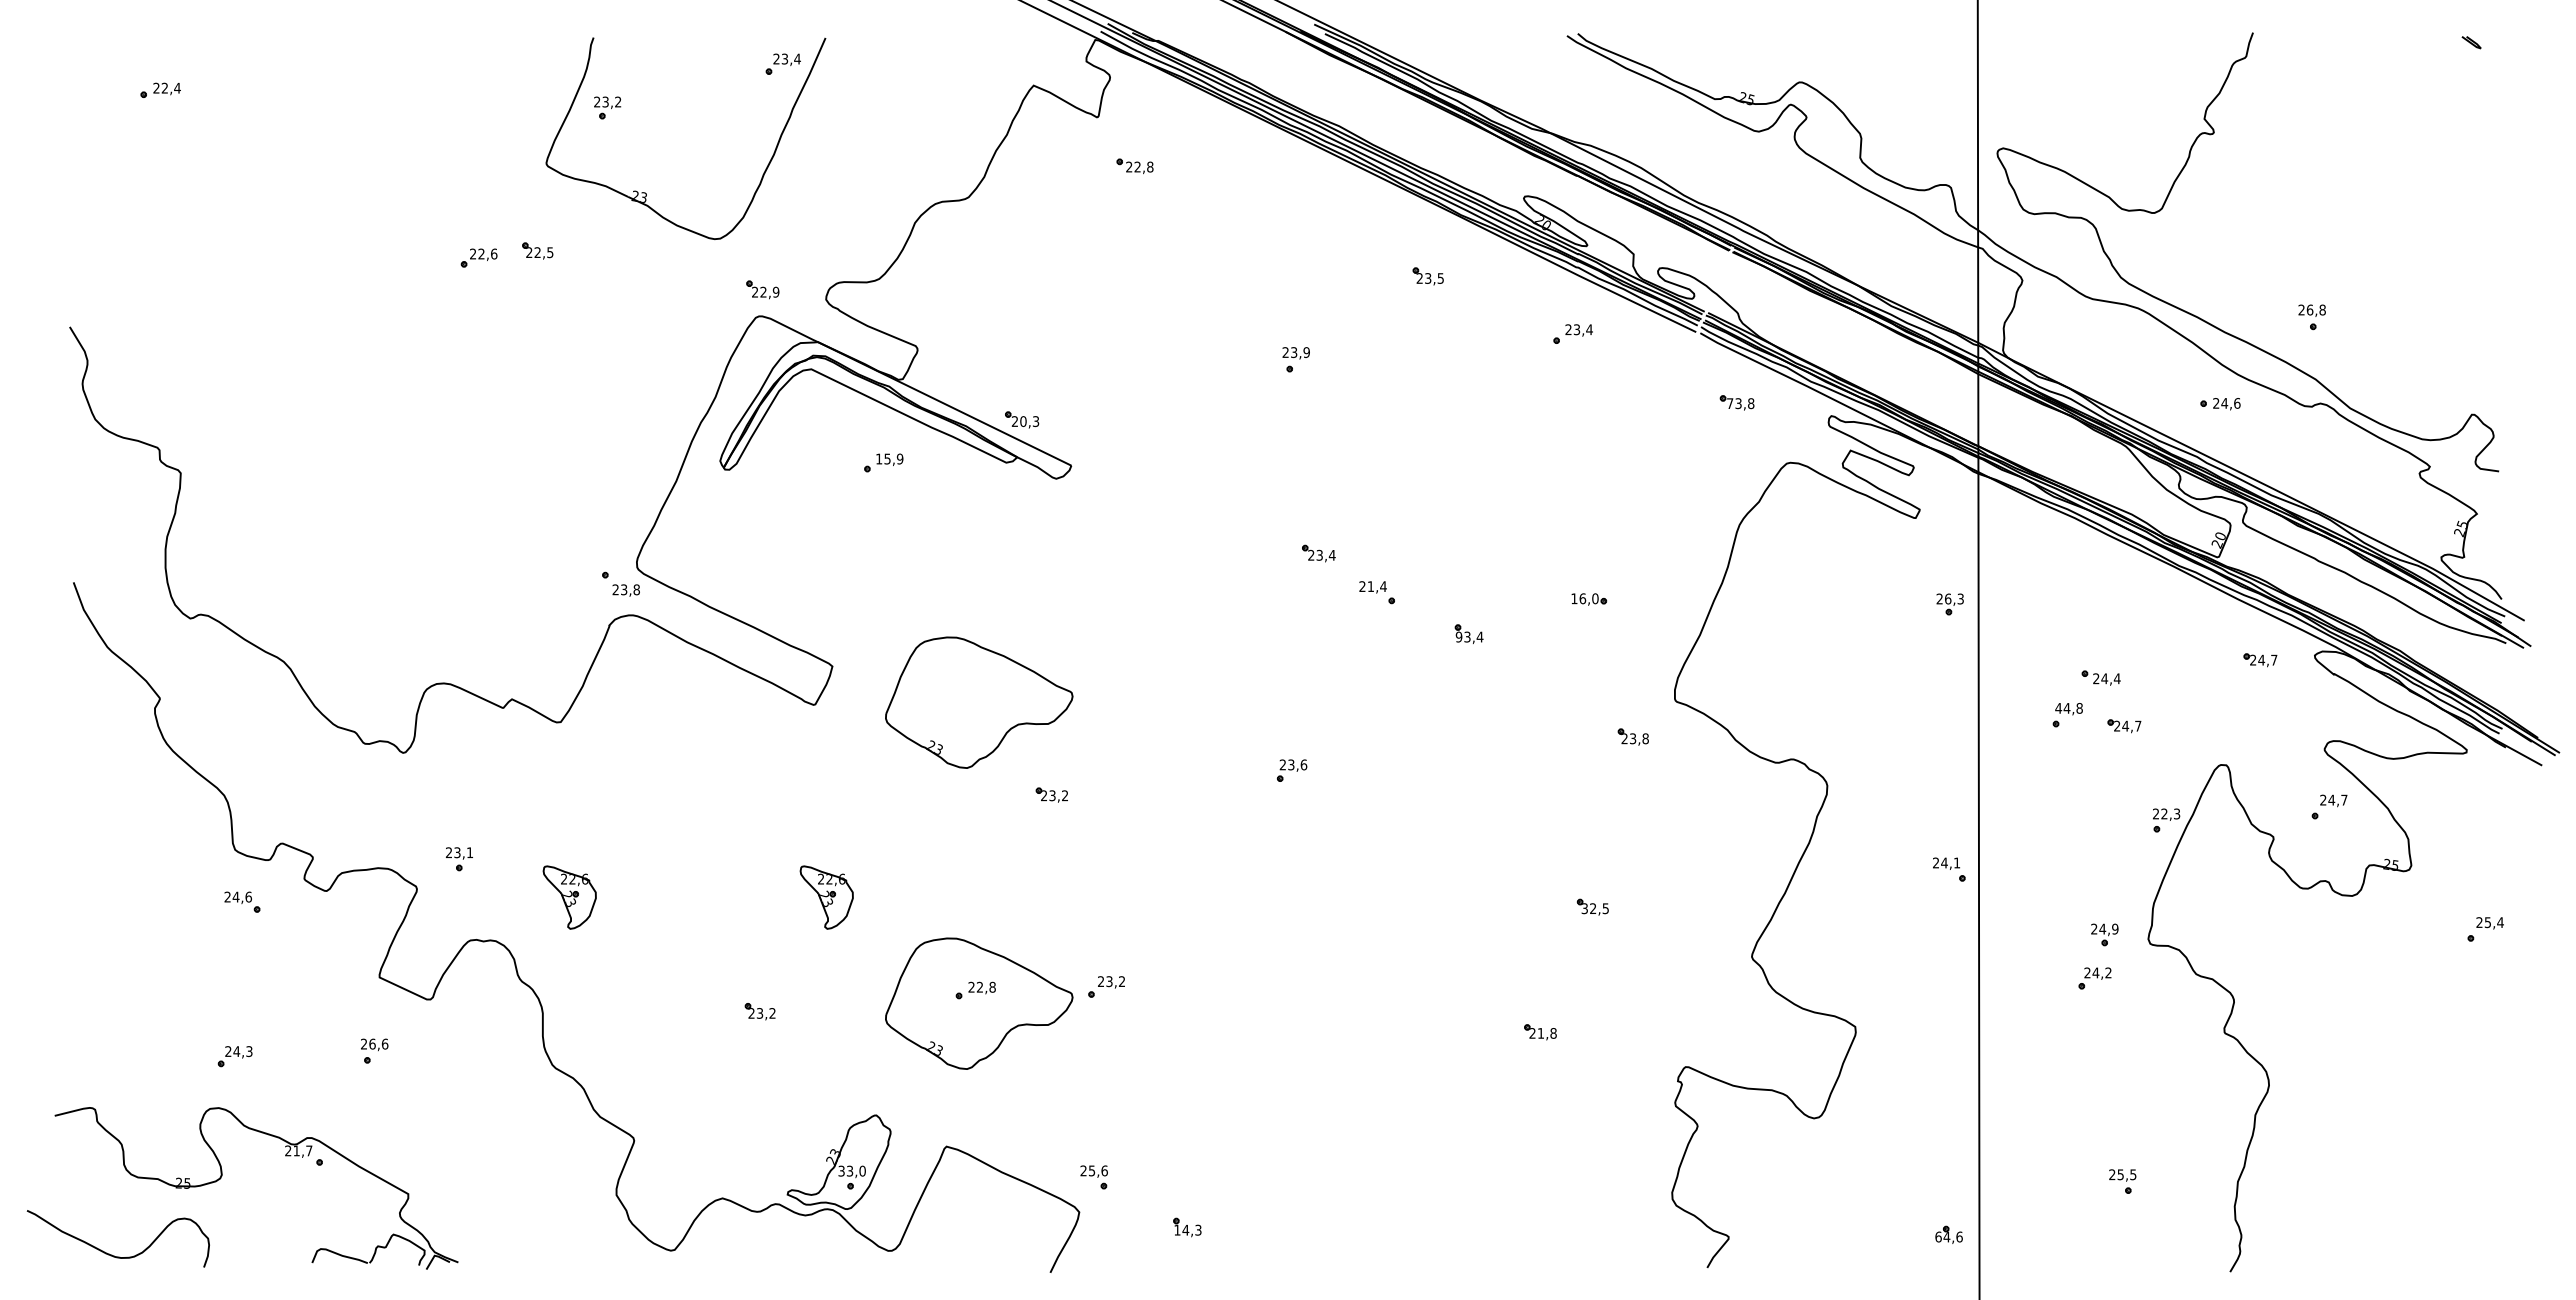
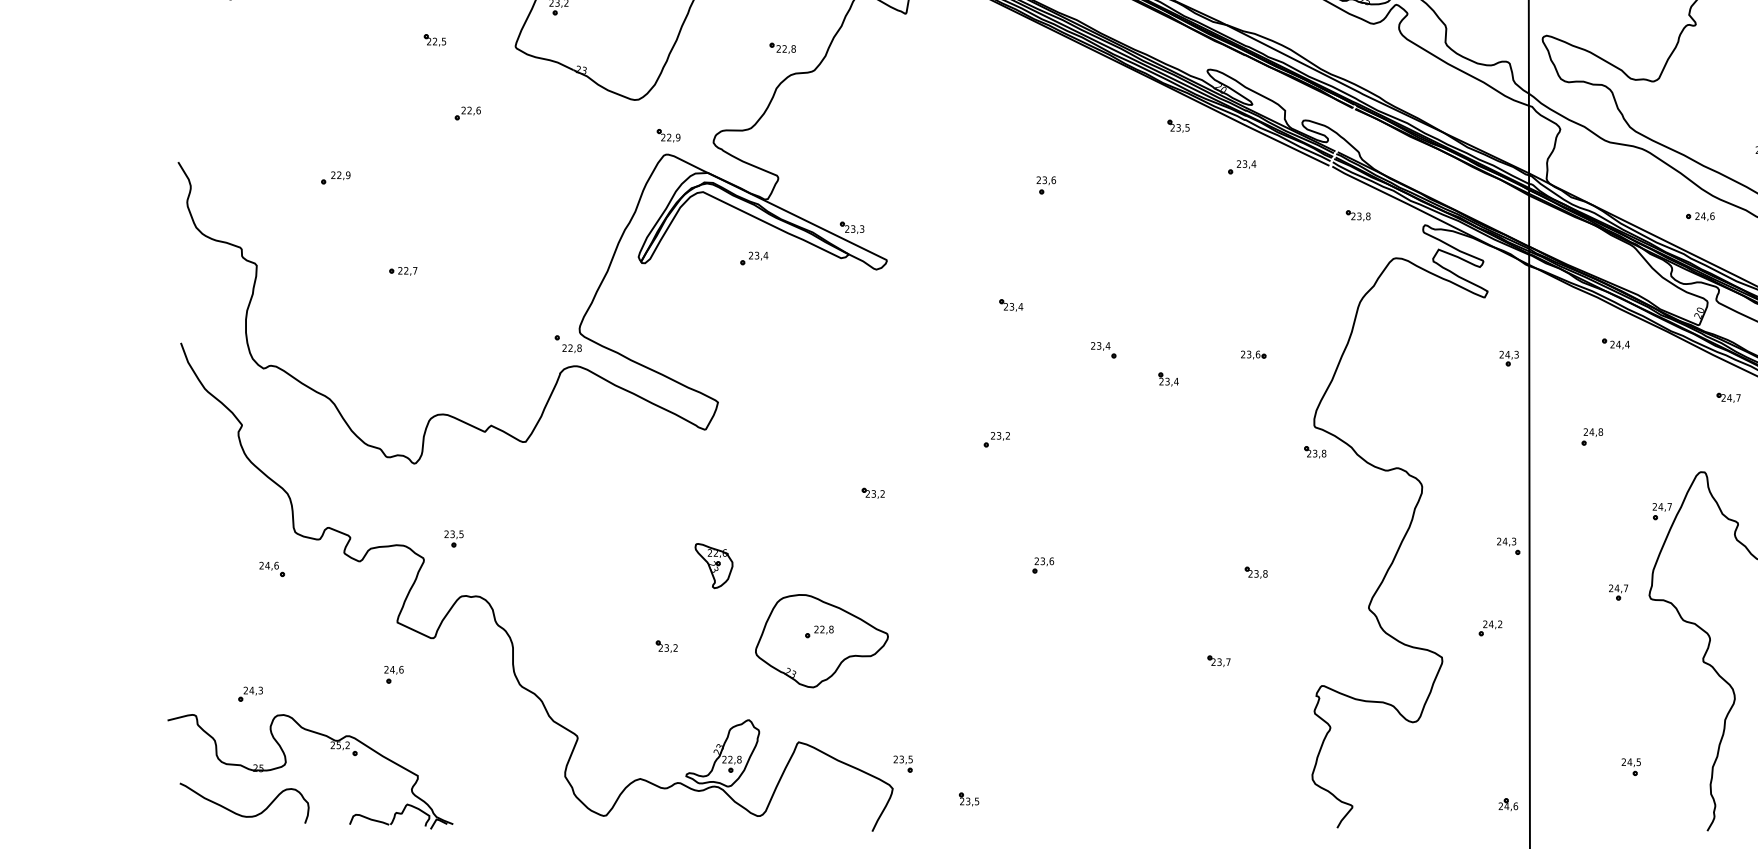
part: (1134, 166) -> (782, 48), moved
part: (537, 250) -> (434, 40), moved
part: (1427, 276) -> (1178, 126), moved
part: (292, 349) -> (335, 178), added
text: (1306, 352) -> (1053, 180), 23,9 -> 23,6
text: (1730, 403) -> (1353, 216), 73,8 -> 23,8
text: (1023, 421) -> (853, 229), 20,3 -> 23,3
text: (889, 458) -> (758, 255), 15,9 -> 23,4
part: (387, 481) -> (403, 271), added
part: (1318, 553) -> (1011, 305), moved
text: (1370, 586) -> (1098, 345), 21,4 -> 23,4
text: (624, 589) -> (570, 347), 23,8 -> 22,8
text: (1584, 598) -> (1250, 354), 16,0 -> 23,6
text: (1947, 598) -> (1507, 354), 26,3 -> 24,3
text: (1458, 636) -> (1161, 381), 93,4 -> 23,4
part: (2100, 677) -> (1615, 343), moved
part: (979, 702) -> (822, 427), removed
text: (2058, 708) -> (1585, 432), 44,8 -> 24,8
part: (2124, 726) -> (1632, 444), removed
part: (1632, 736) -> (1314, 452), moved
part: (1291, 770) -> (1042, 565), moved
text: (2170, 813) -> (1665, 506), 22,3 -> 24,7
text: (470, 852) -> (461, 534), 23,1 -> 23,5
text: (1957, 862) -> (1514, 541), 24,1 -> 24,3
part: (569, 897) -> (531, 565), removed
part: (242, 901) -> (272, 568), moved
text: (1595, 908) -> (1258, 573), 32,5 -> 23,8
text: (2115, 928) -> (1626, 587), 24,9 -> 24,7
part: (2094, 978) -> (1490, 628), moved
part: (1106, 986) -> (996, 439), moved
text: (1546, 1033) -> (1223, 662), 21,8 -> 23,7
text: (372, 1043) -> (392, 669), 26,6 -> 24,6
part: (234, 1056) -> (250, 694), moved
text: (302, 1150) -> (342, 745), 21,7 -> 25,2
text: (1098, 1170) -> (906, 759), 25,6 -> 23,5
text: (851, 1171) -> (731, 759), 33,0 -> 22,8
text: (2120, 1174) -> (1629, 762), 25,5 -> 24,5
text: (1187, 1229) -> (969, 800), 14,3 -> 23,5
text: (1938, 1236) -> (1500, 805), 64,6 -> 24,6
curve: (112, 1254) -> (240, 814), moved

